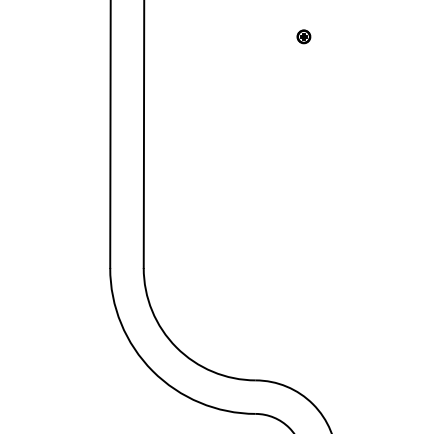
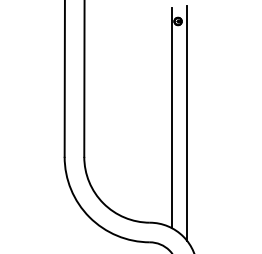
line: (292, 200) -> (171, 117), added
line: (318, 211) -> (186, 123), added

